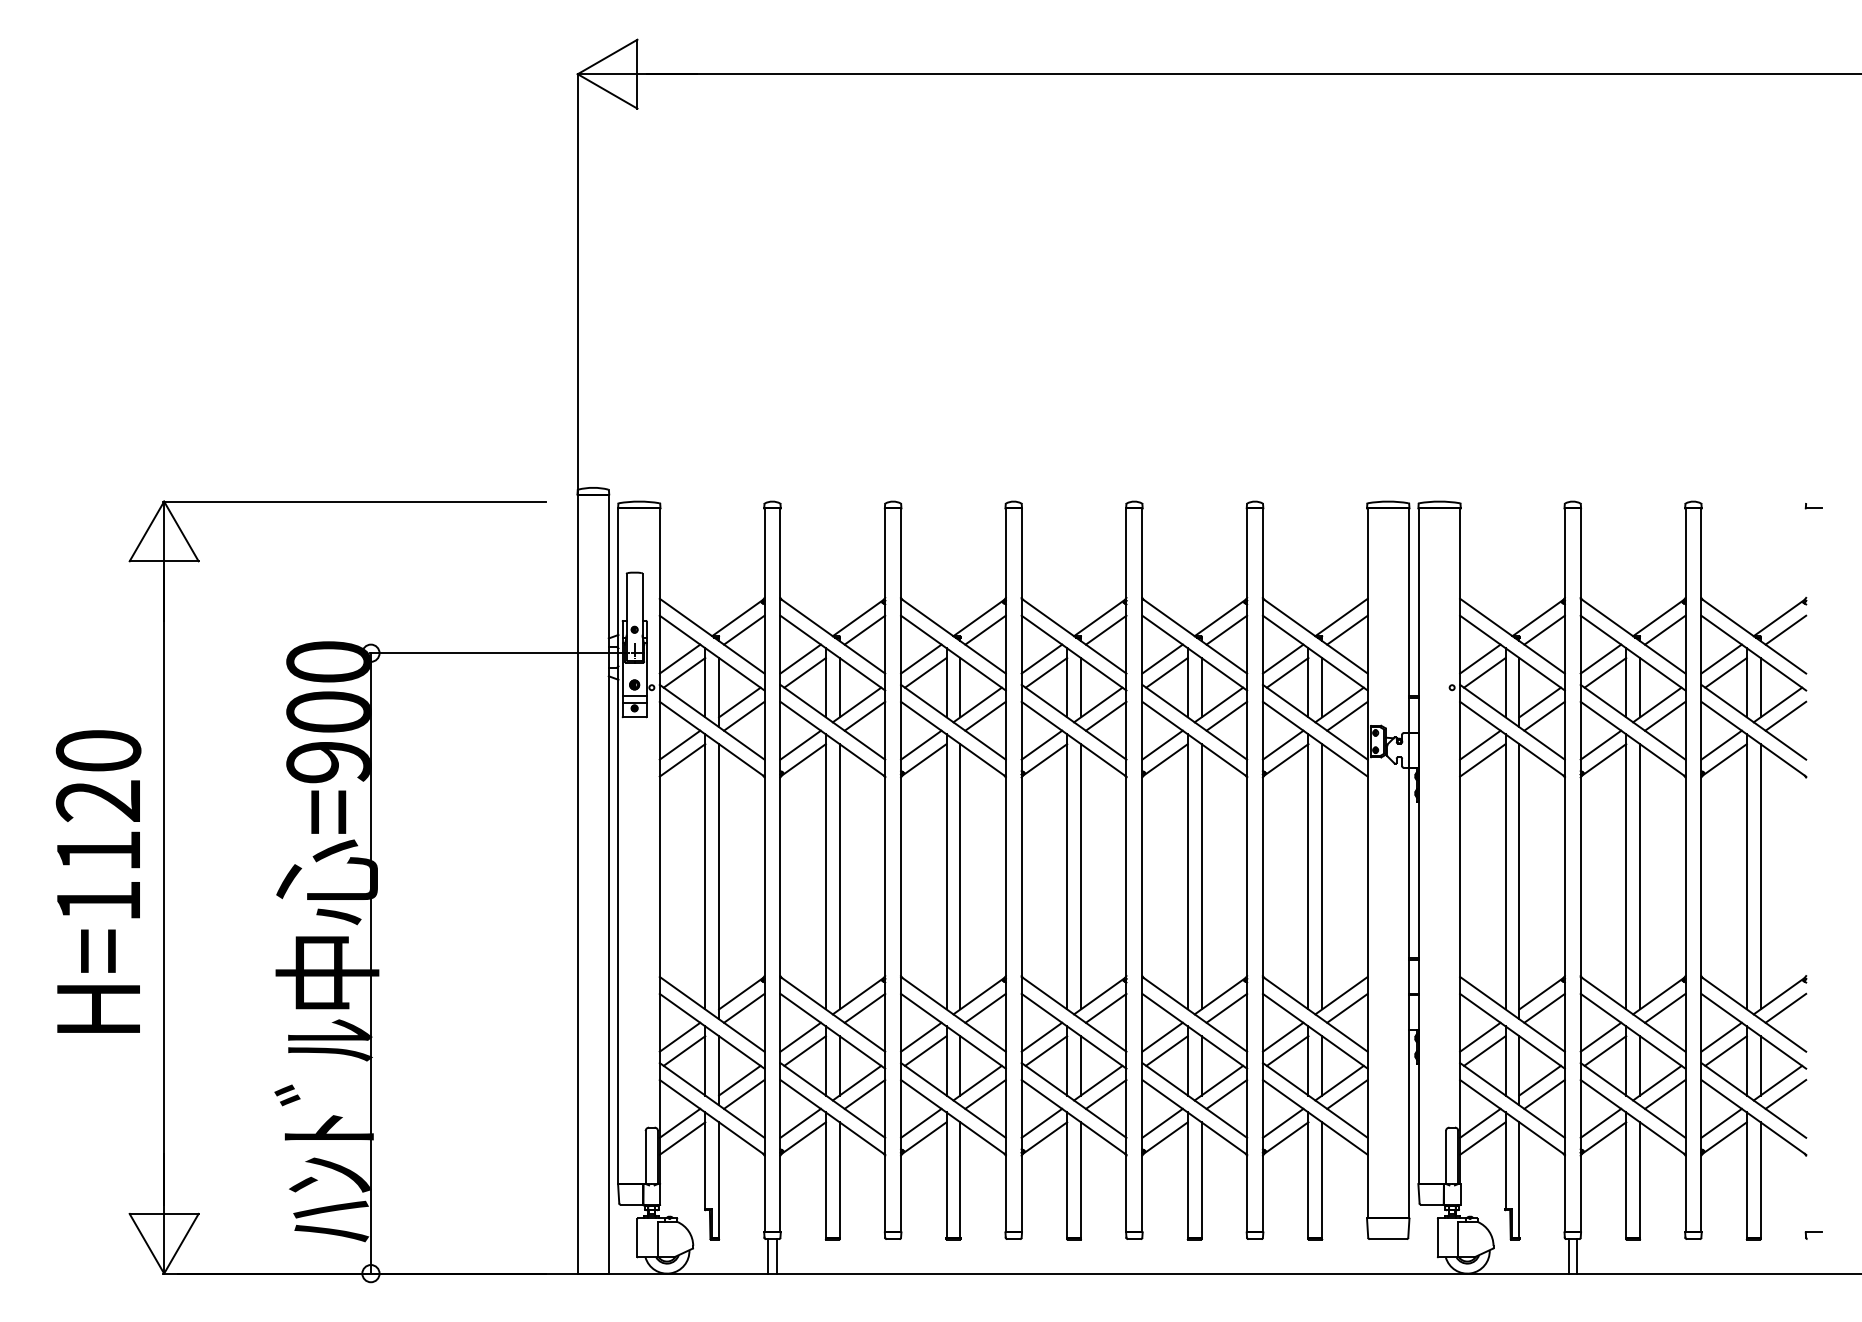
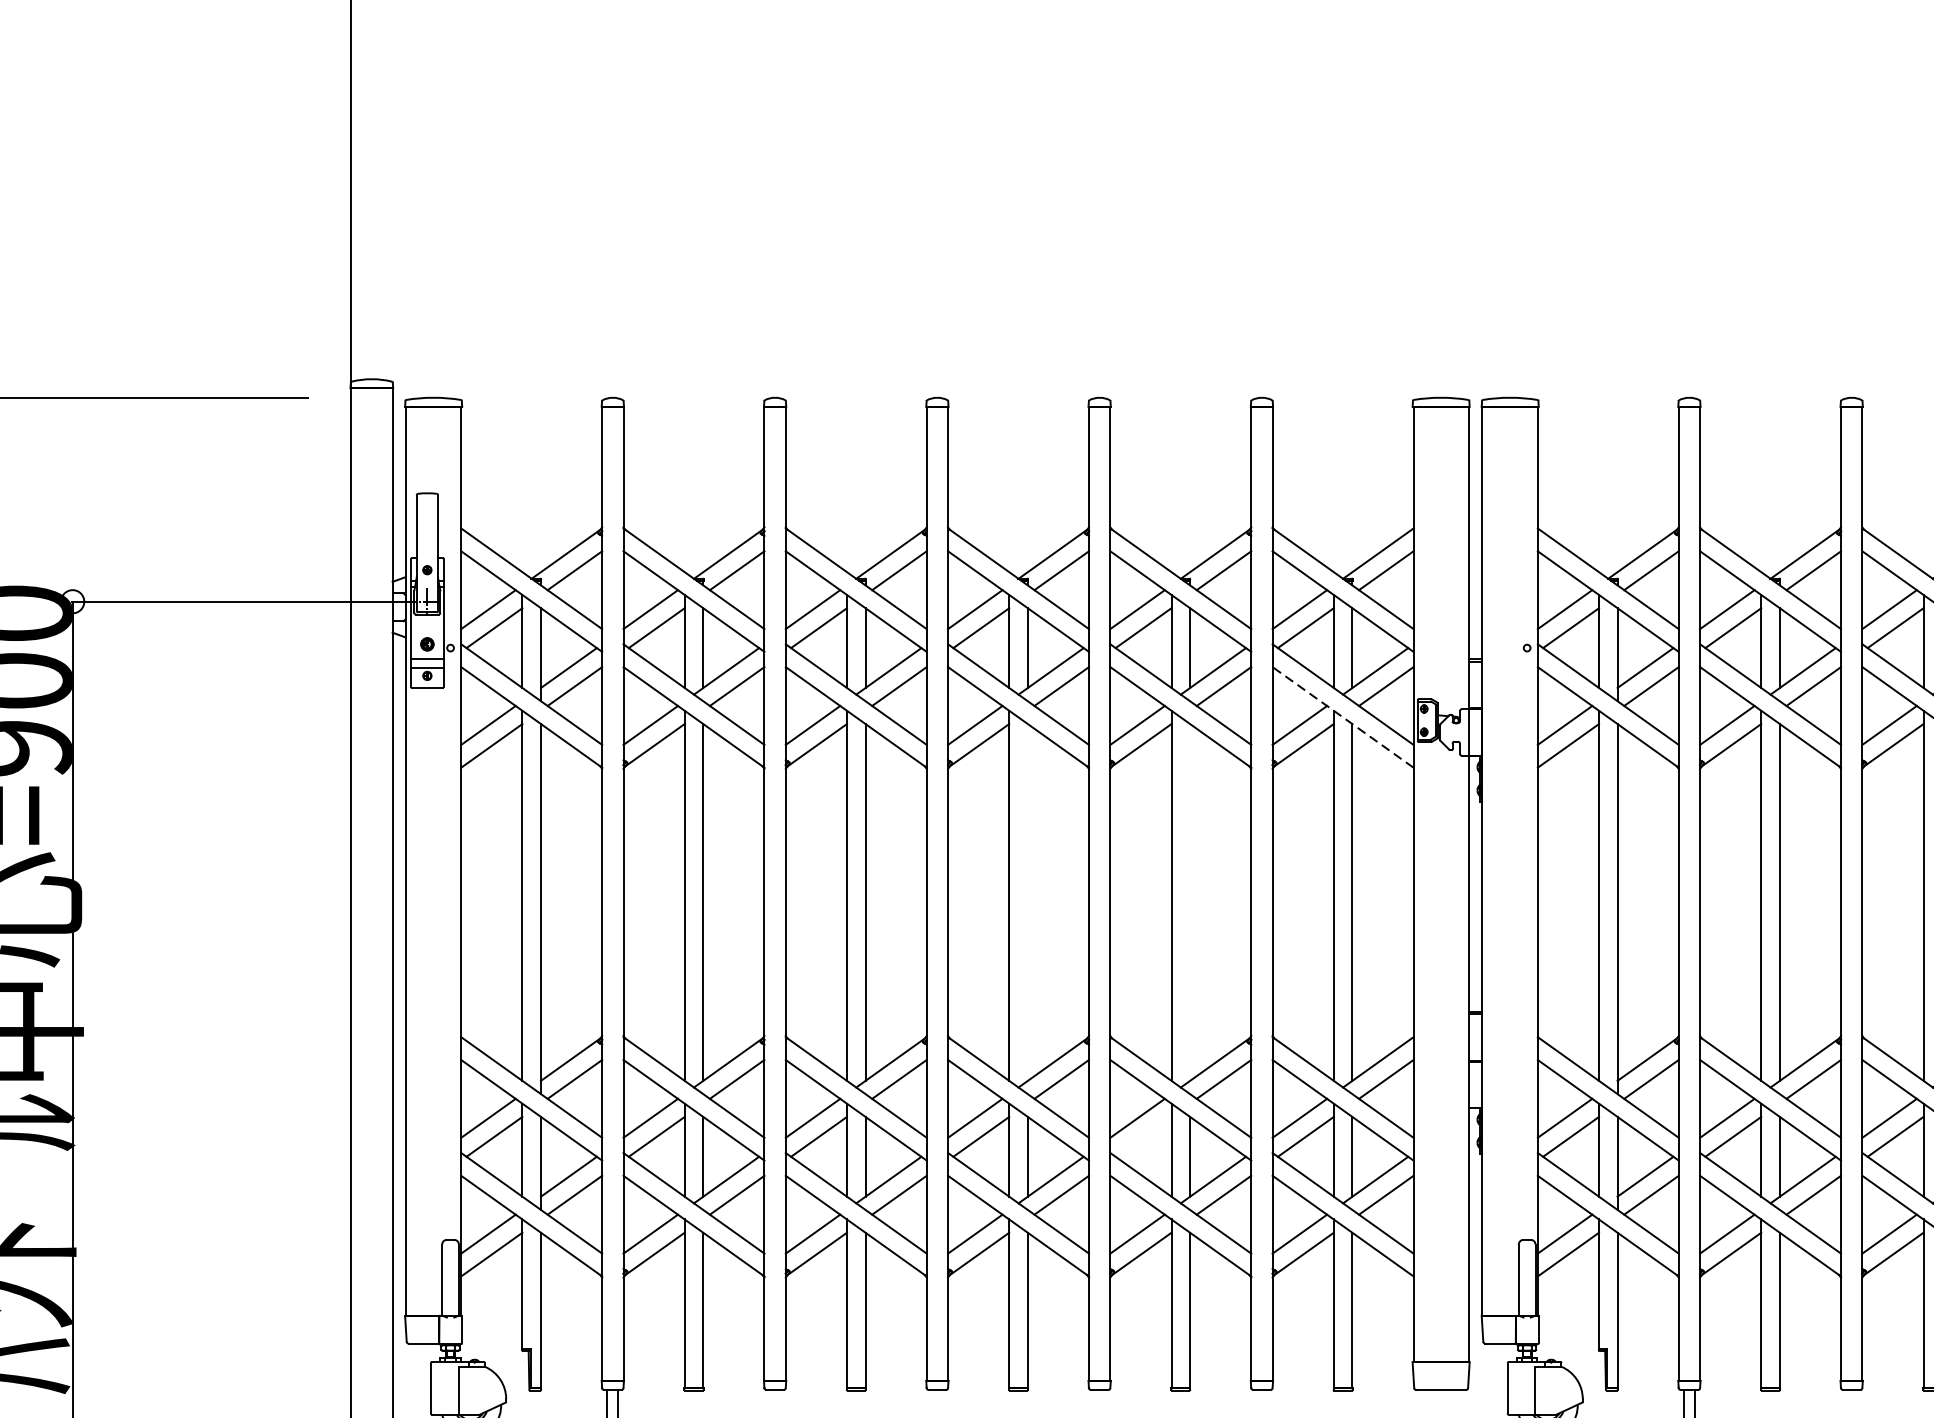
line: (1314, 738) -> (1341, 716), solid -> dashed
line: (1080, 876) -> (1027, 902), removed
line: (1201, 876) -> (1189, 902), removed
line: (1166, 1050) -> (1142, 1136), removed

